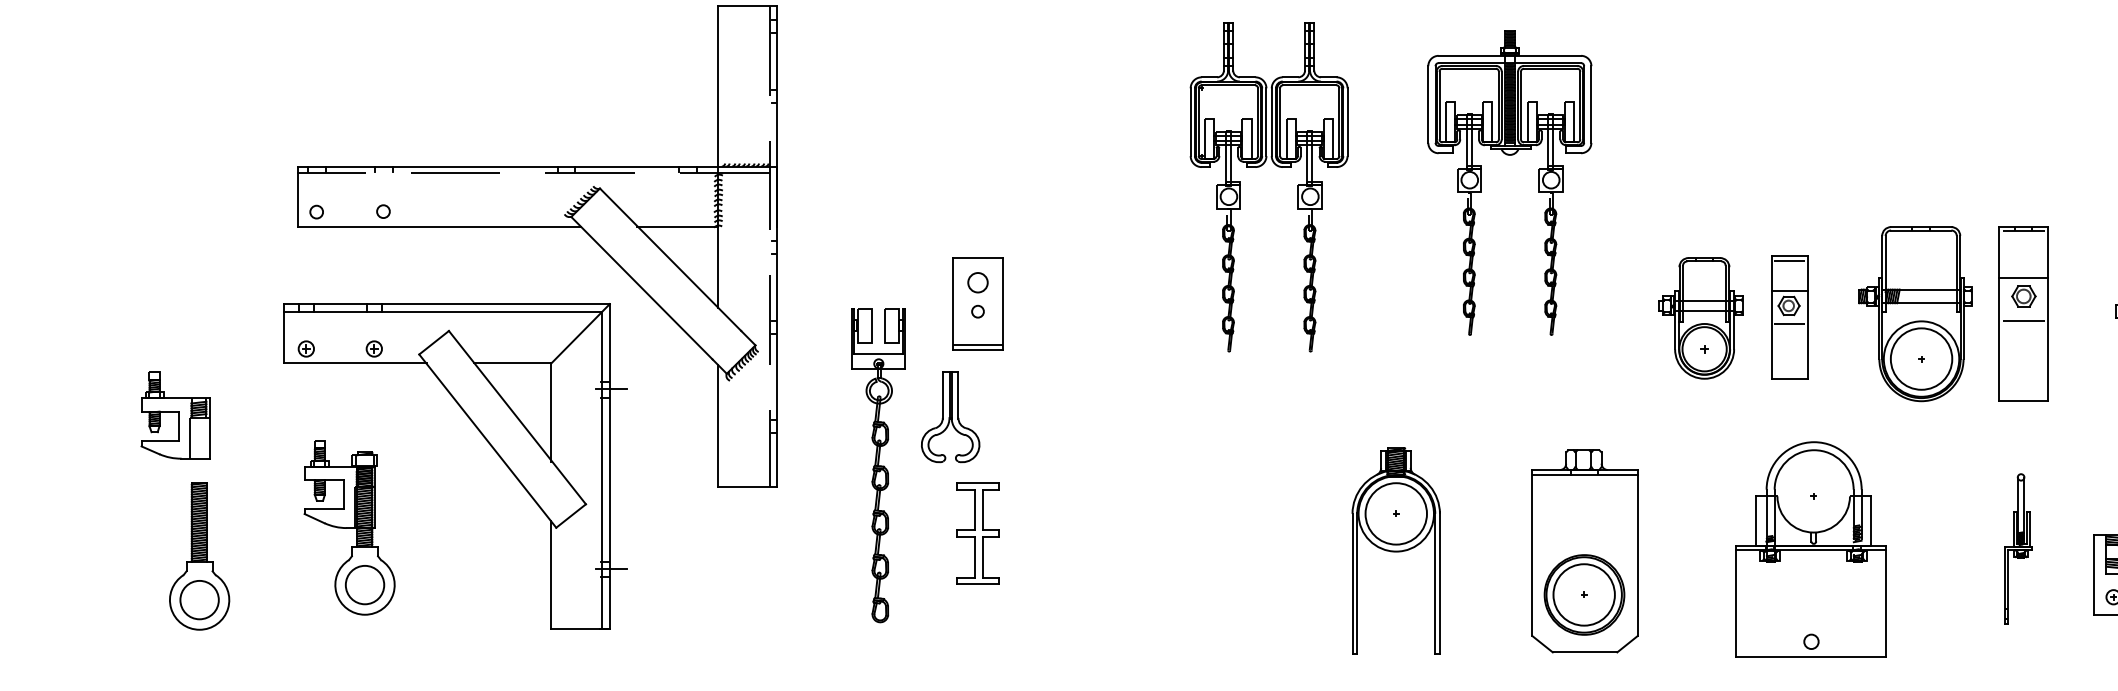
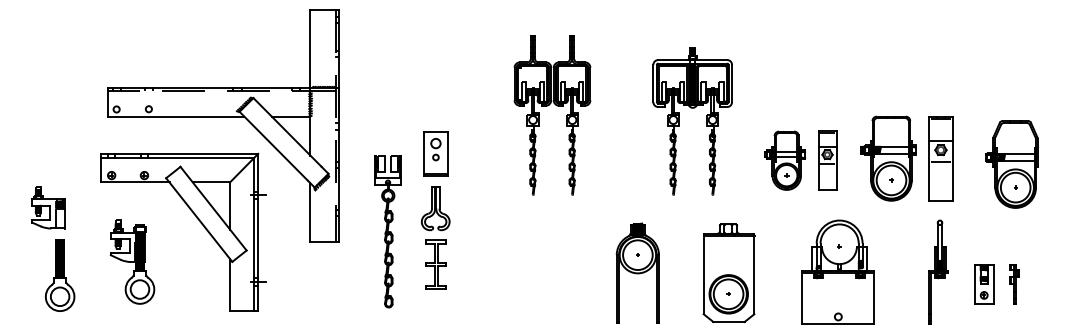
part: (1509, 156) -> (692, 108), moved
part: (1258, 168) -> (547, 106), moved
part: (950, 417) -> (435, 208), moved
part: (2018, 547) -> (938, 271), size x1.43

